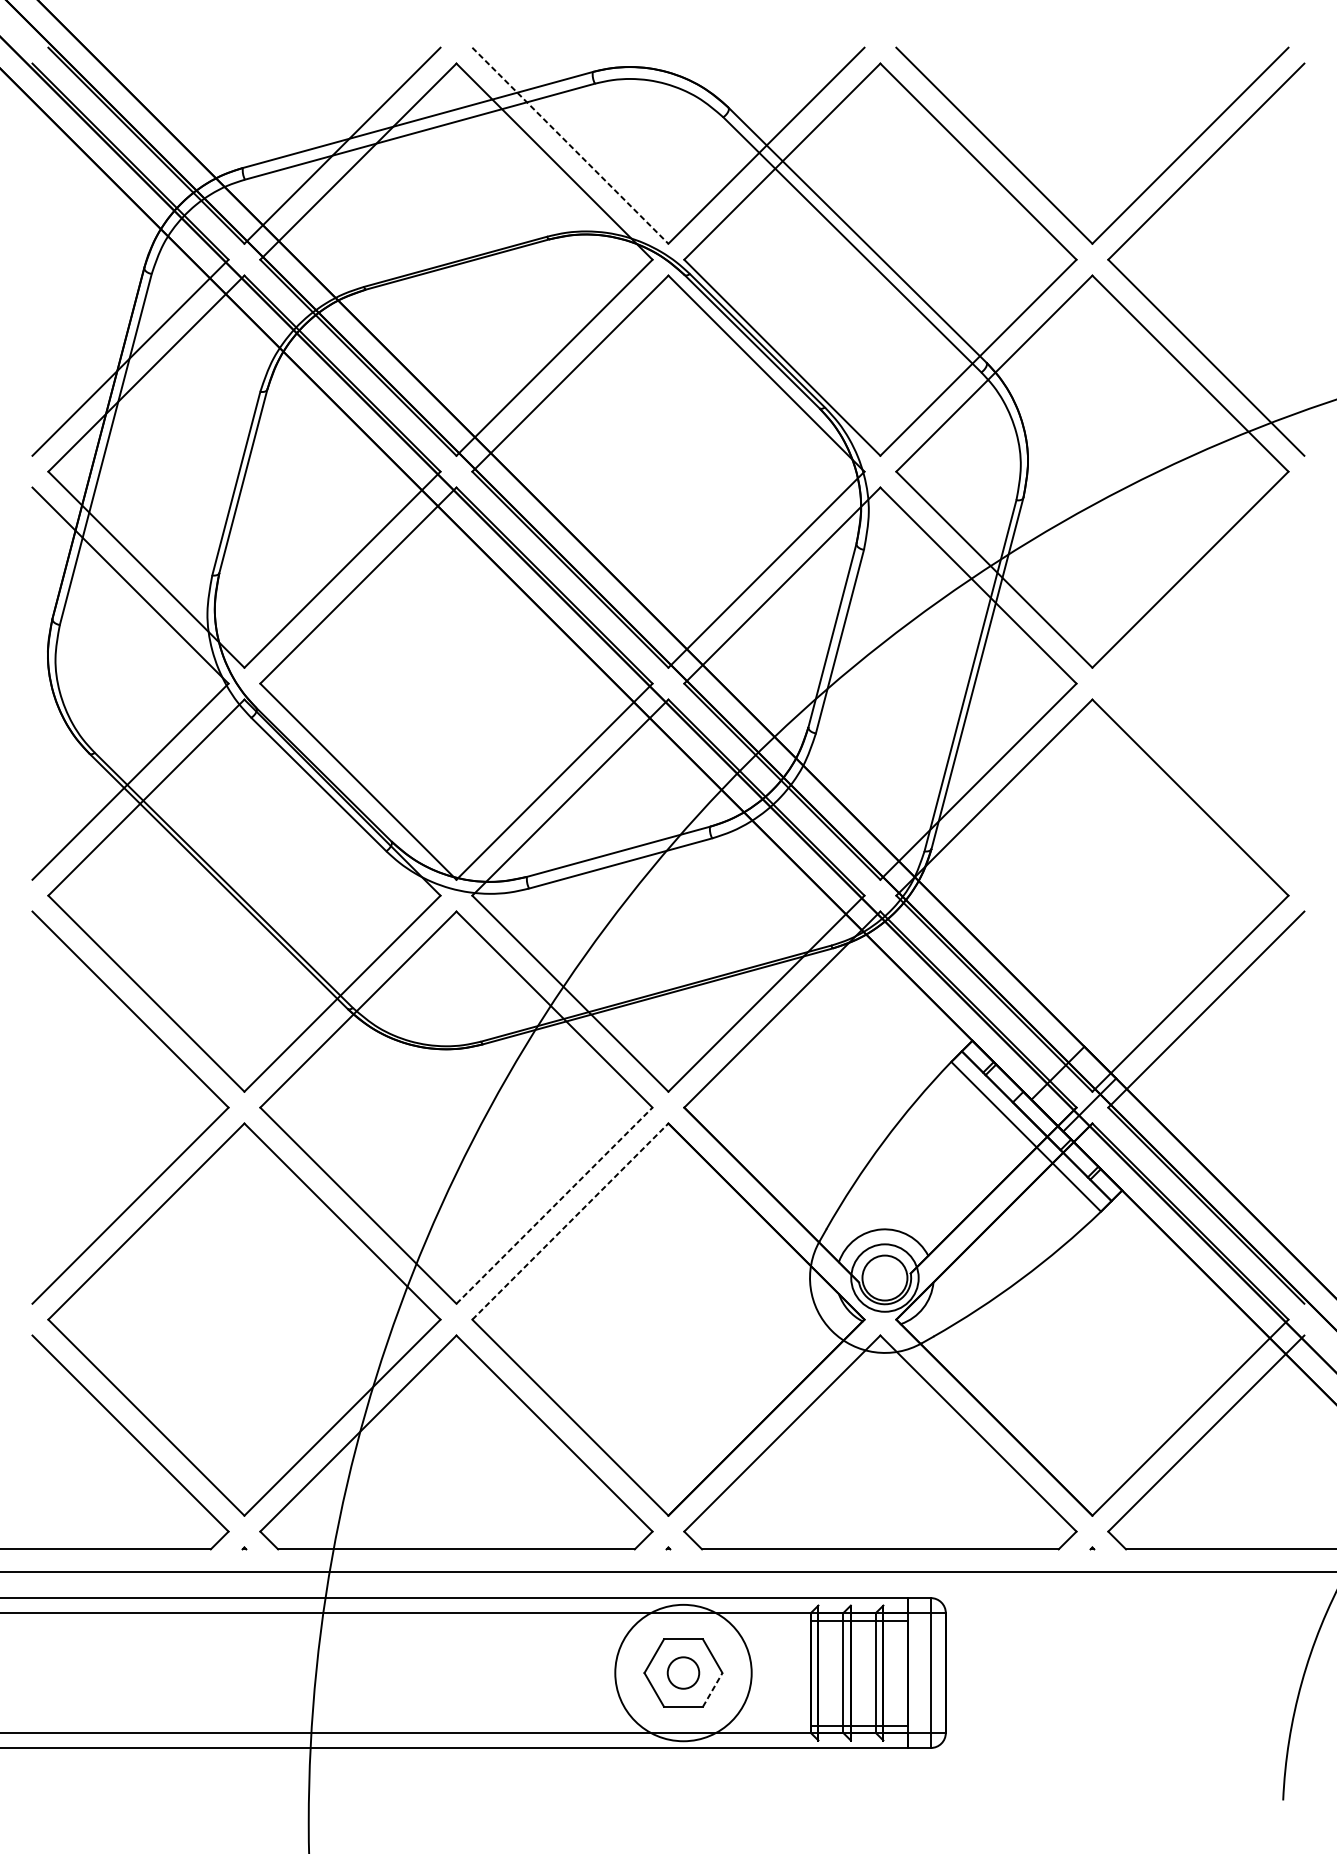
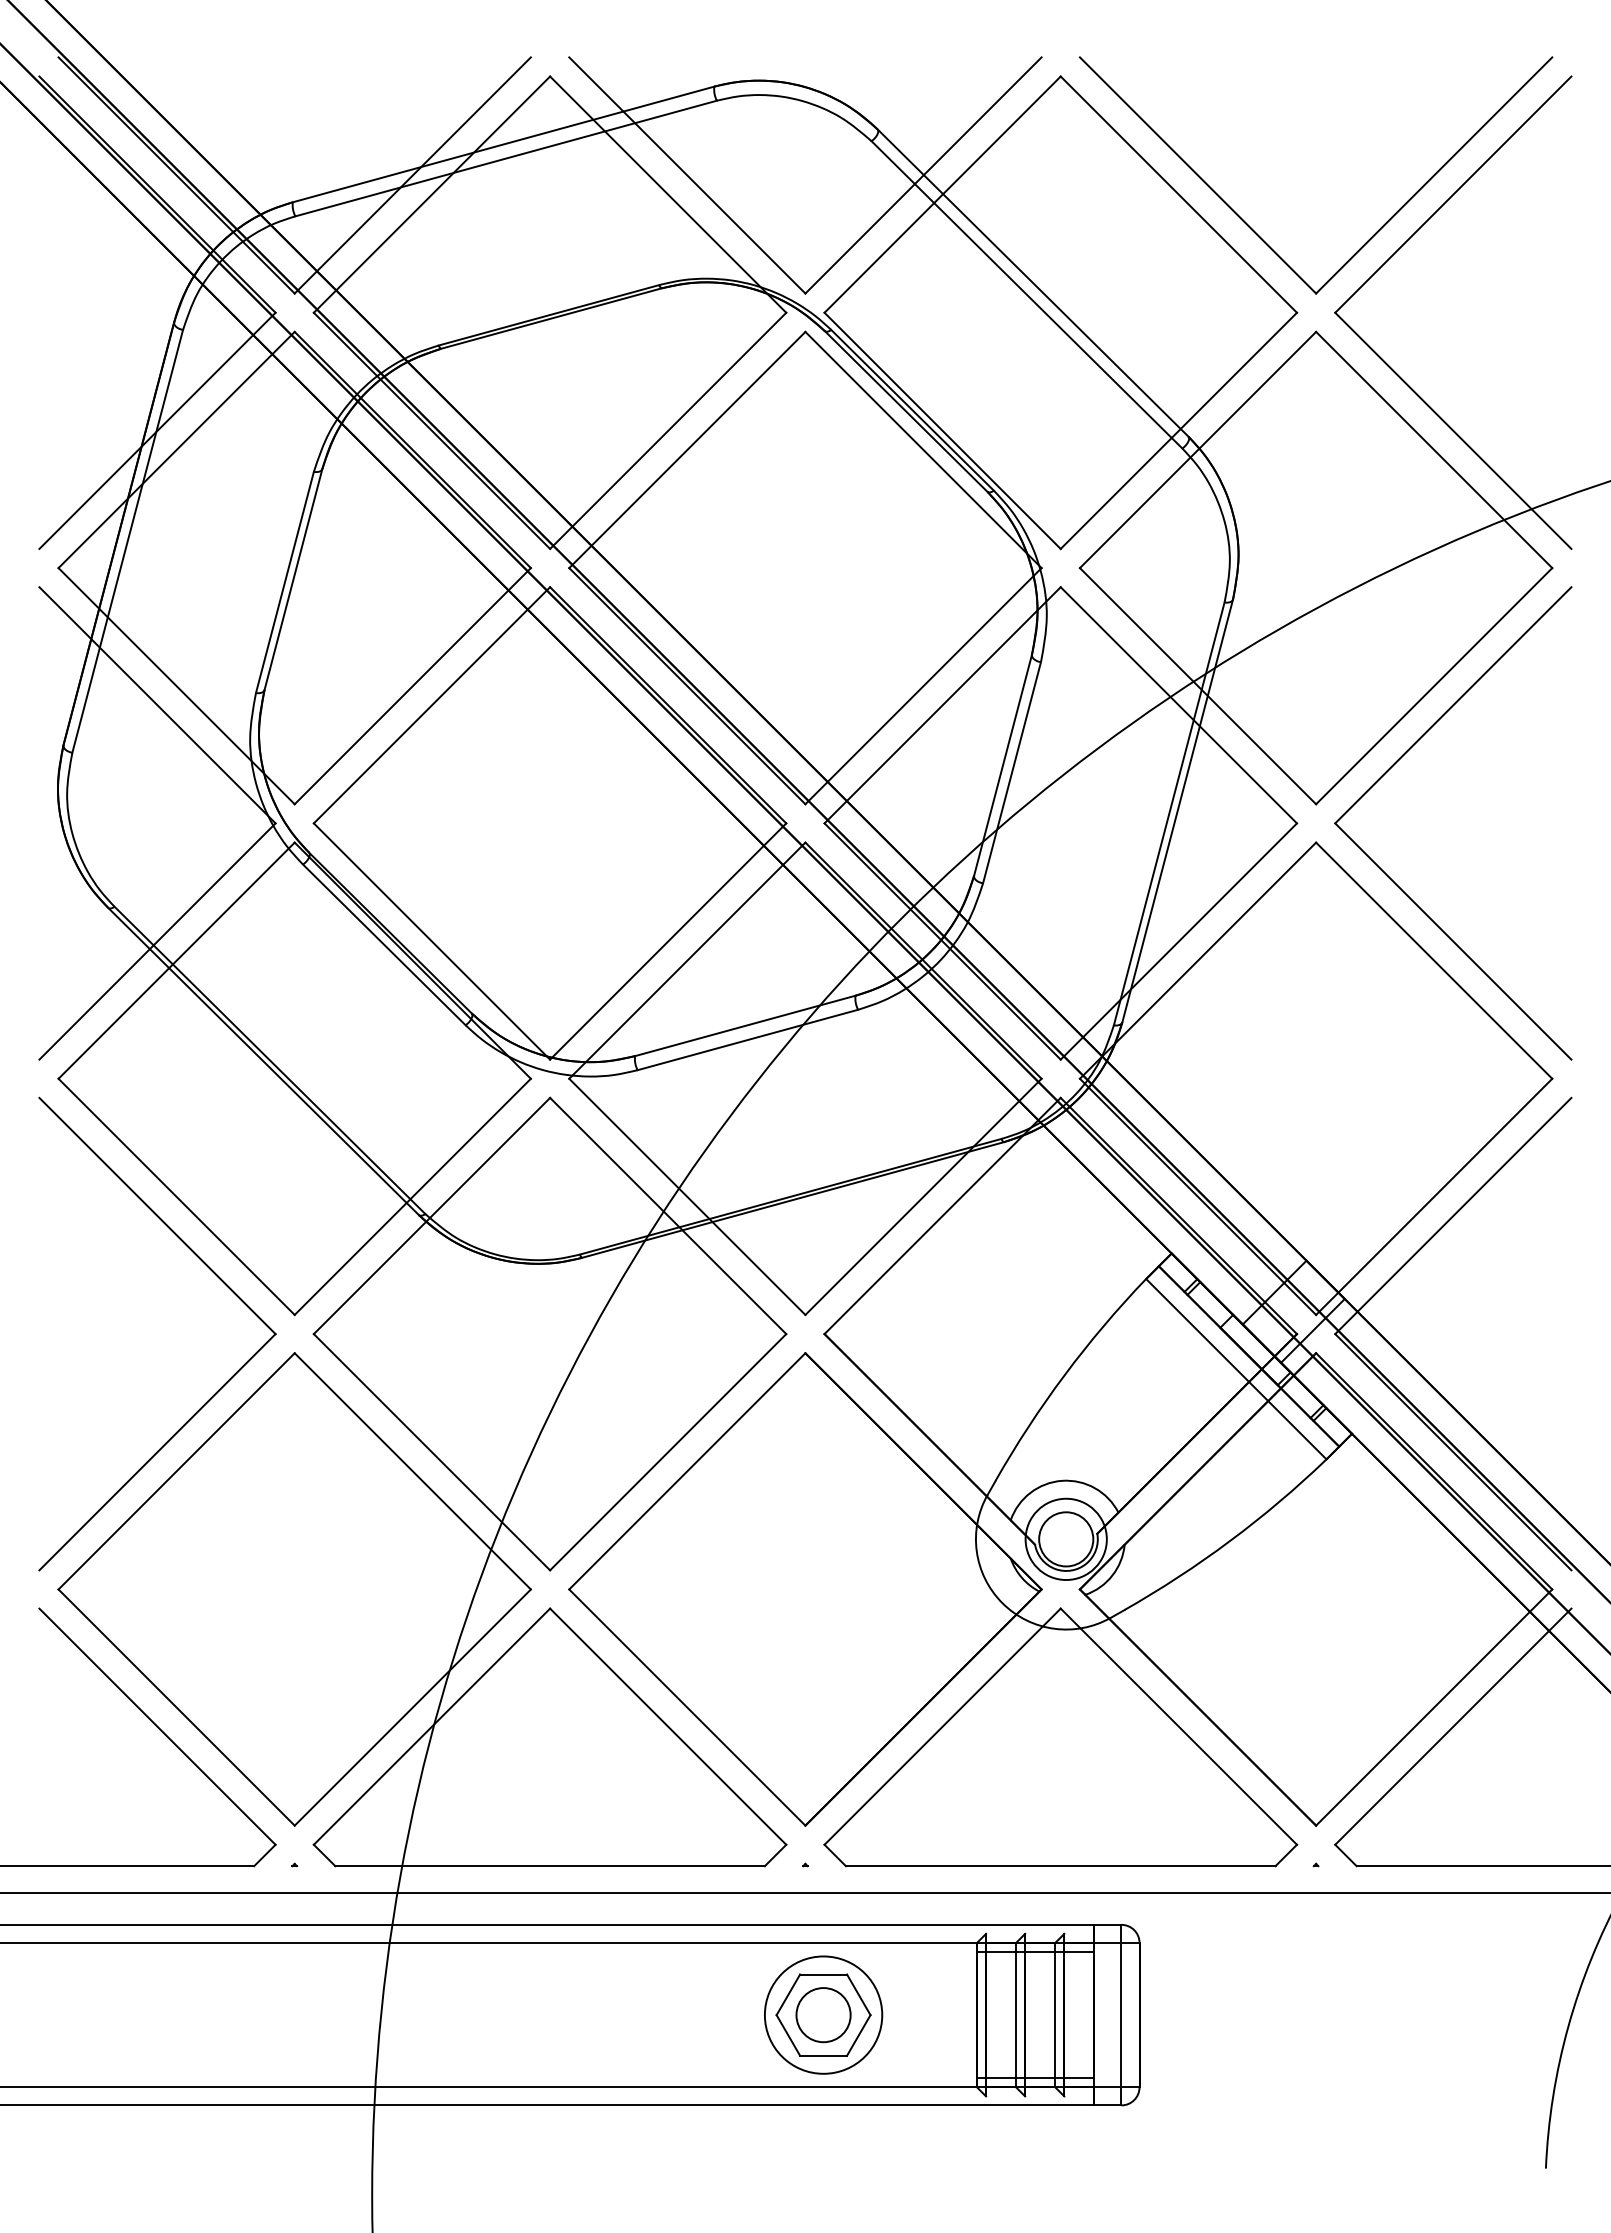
line: (570, 145) -> (687, 175), dashed -> solid
part: (1158, 634) -> (1395, 764), added
line: (554, 1205) -> (668, 1451), dashed -> solid
line: (570, 1221) -> (687, 1471), dashed -> solid
circle: (683, 1672) -> (823, 2014), size x0.71
circle: (683, 1673) -> (823, 2015), size x1.43
line: (713, 1689) -> (859, 2035), dashed -> solid

